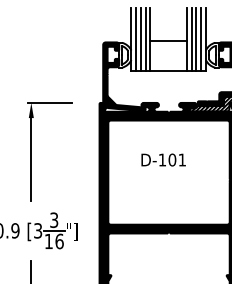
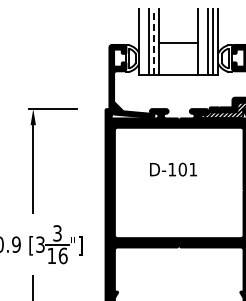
line: (136, 39) -> (144, 41), removed
line: (145, 39) -> (154, 41), solid -> dashed
line: (191, 39) -> (203, 41), removed

